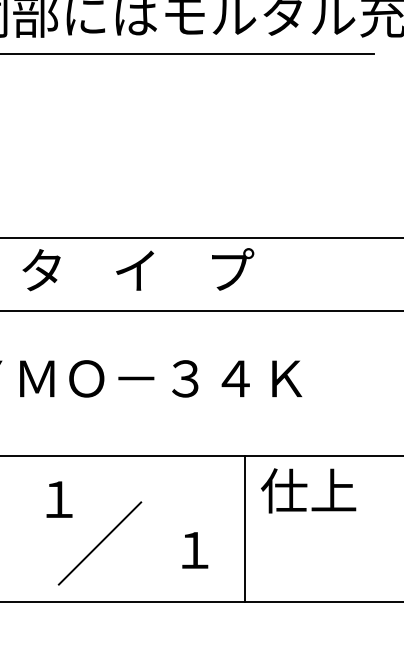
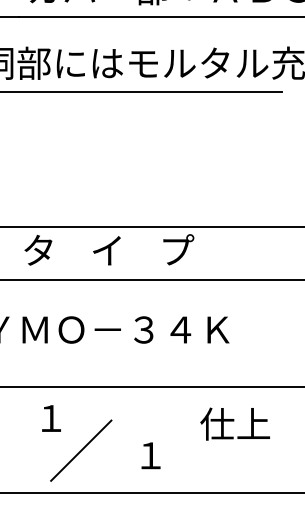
text: (307, 490) -> (234, 423), moved
line: (244, 528) -> (187, 439), removed

